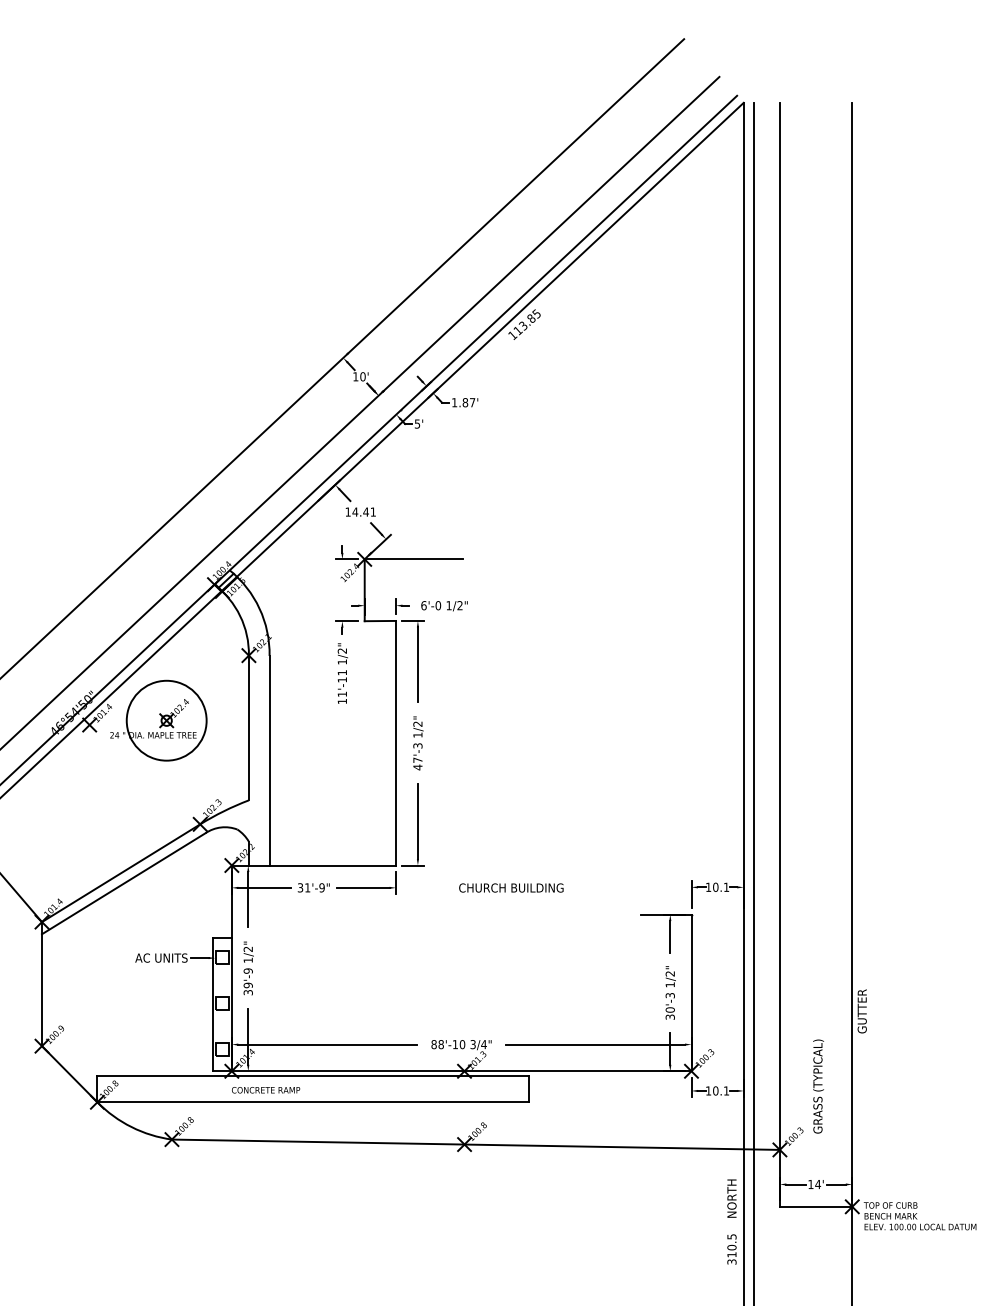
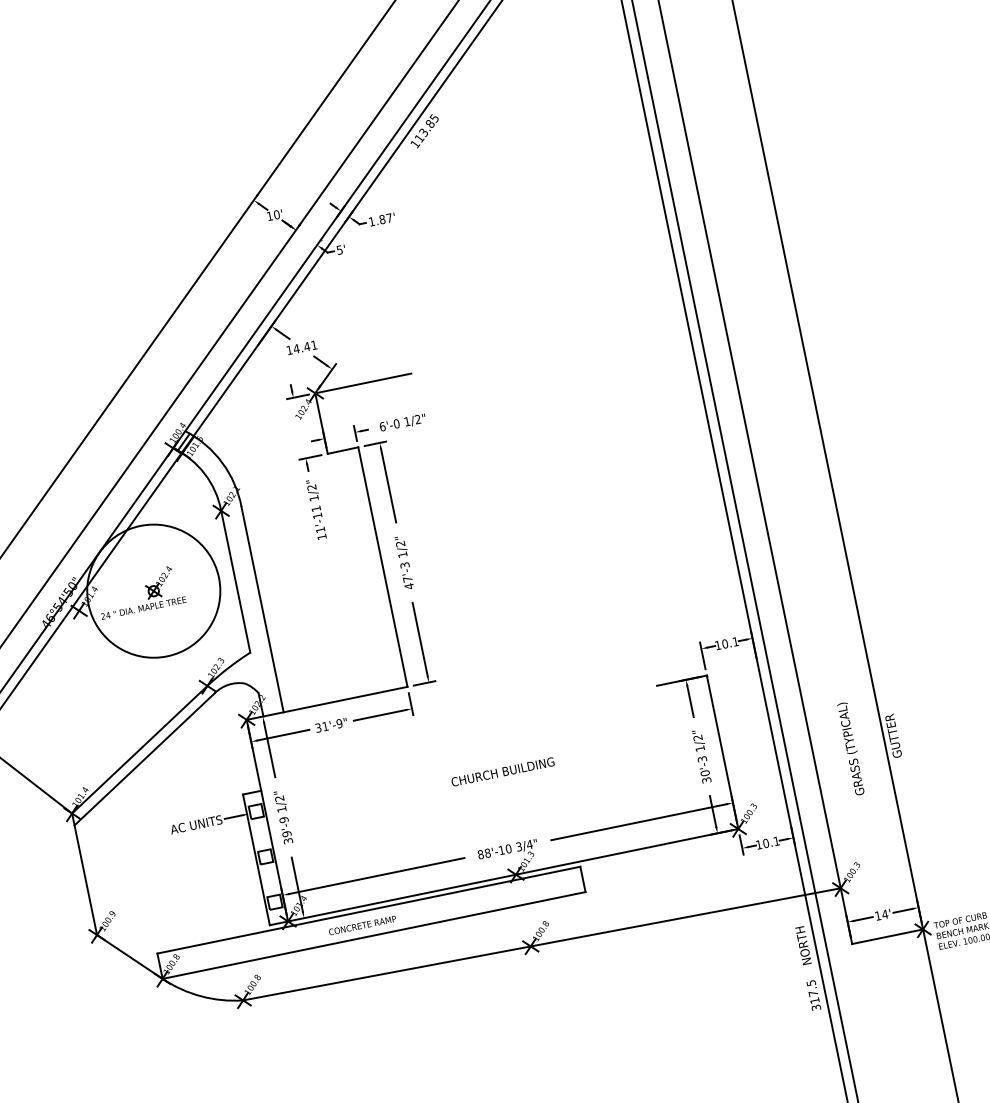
circle: (166, 720) -> (153, 590), size x1.67
text: (511, 887) -> (502, 771), moved
text: (818, 1086) -> (851, 748), moved
text: (266, 1090) -> (363, 925), moved
text: (731, 1247) -> (812, 993), 310.5 -> 317.5

